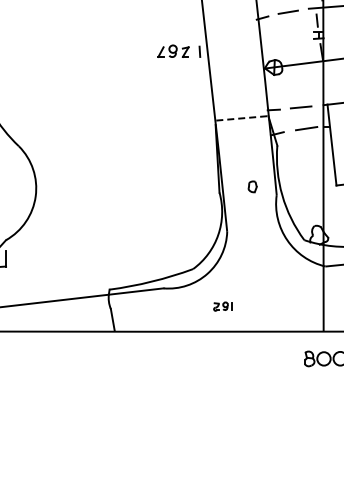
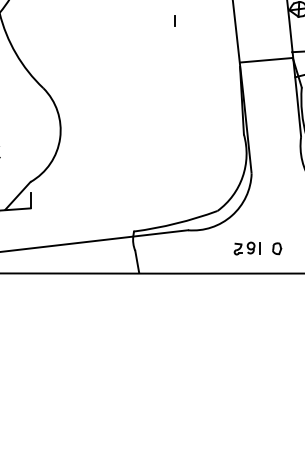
line: (150, 78) -> (174, 20), added
line: (242, 118) -> (266, 60), dashed -> solid
part: (252, 186) -> (276, 248), moved
part: (222, 306) -> (246, 248), size x1.43

